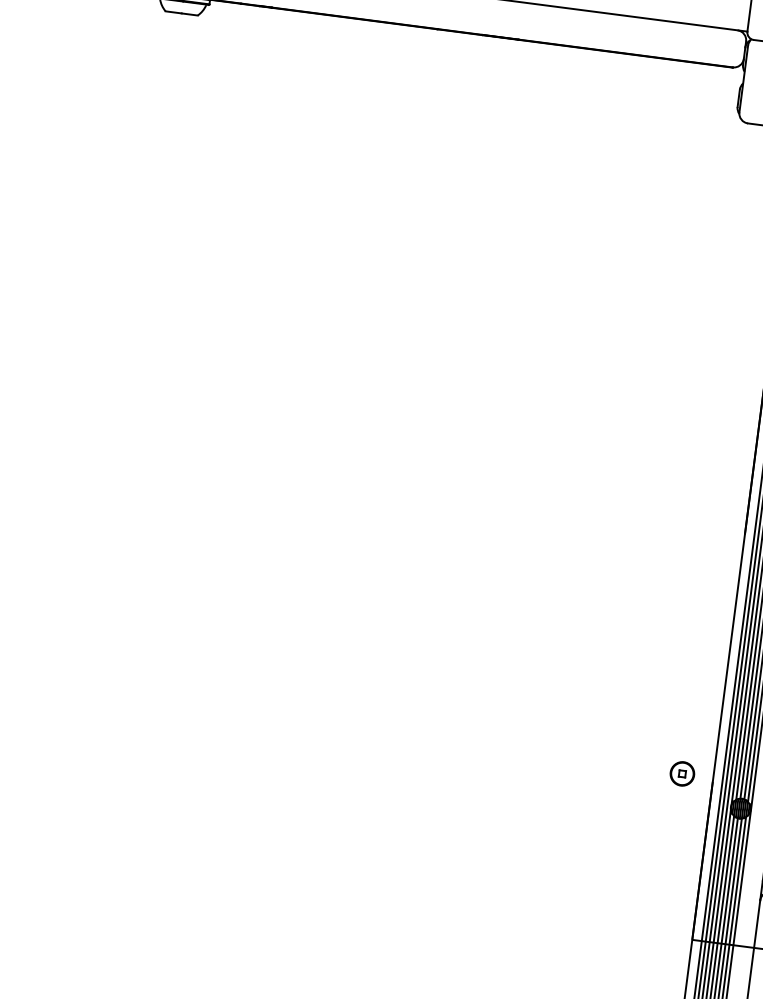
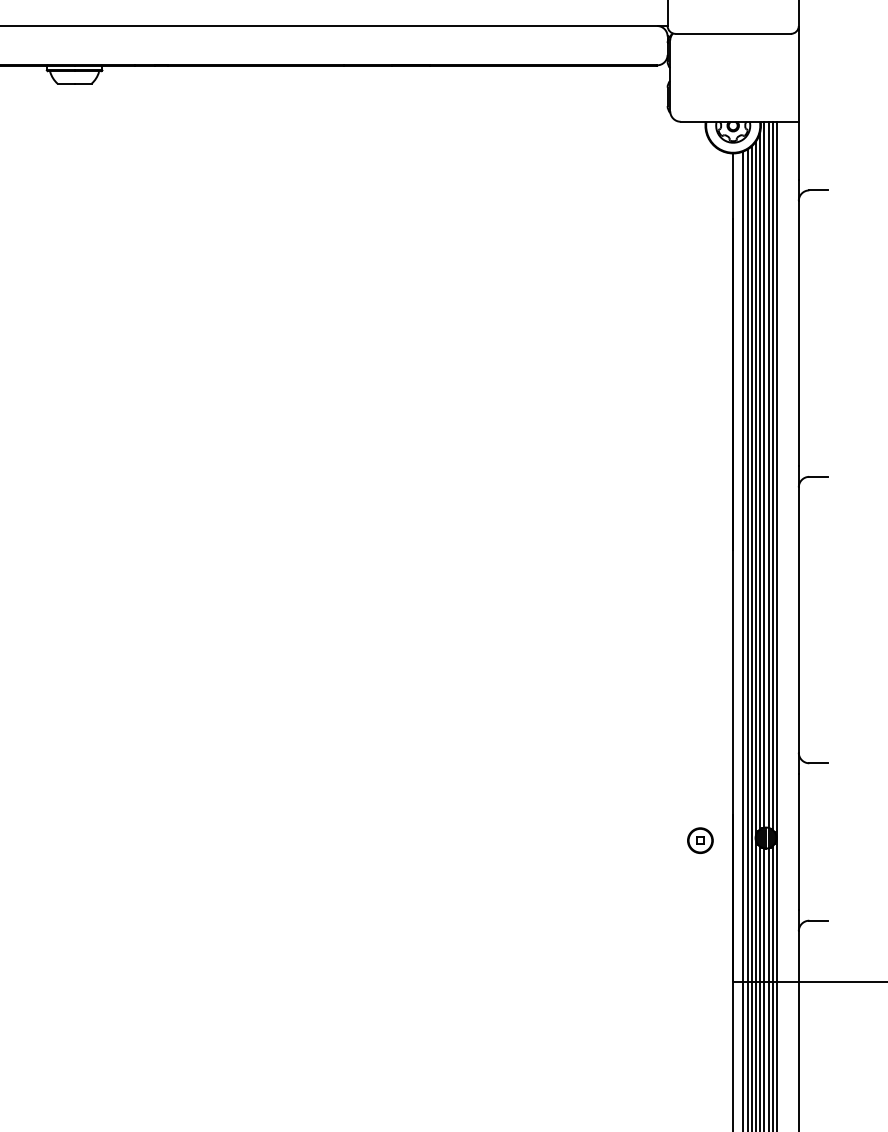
part: (682, 773) -> (700, 840), moved

